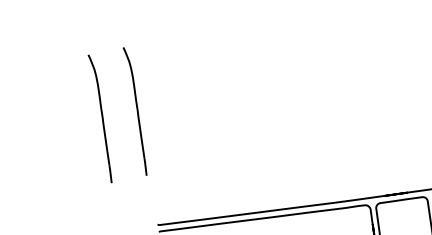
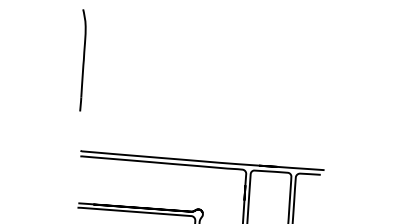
part: (101, 118) -> (54, 60), removed

